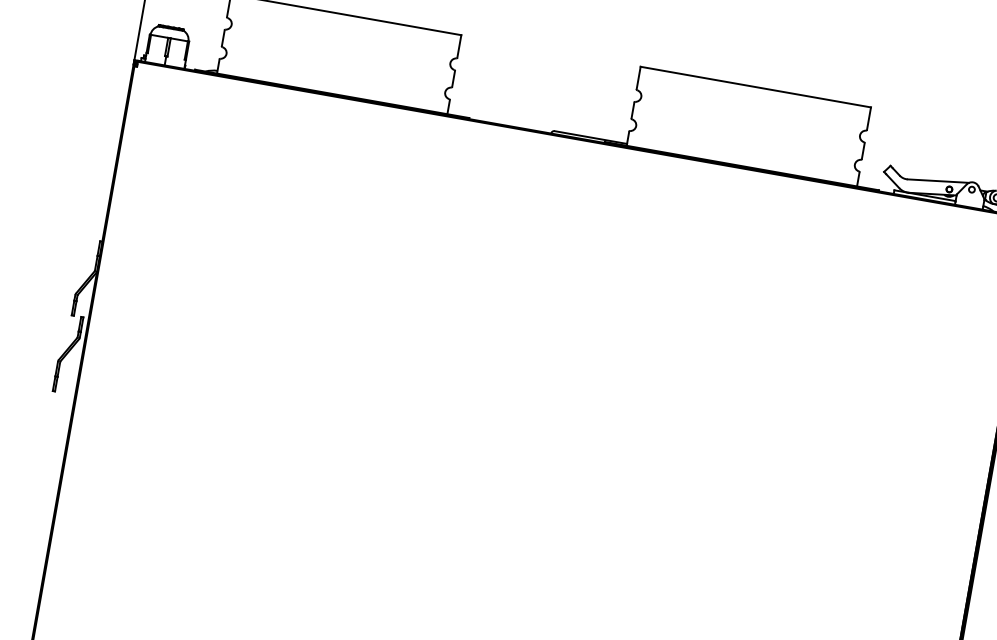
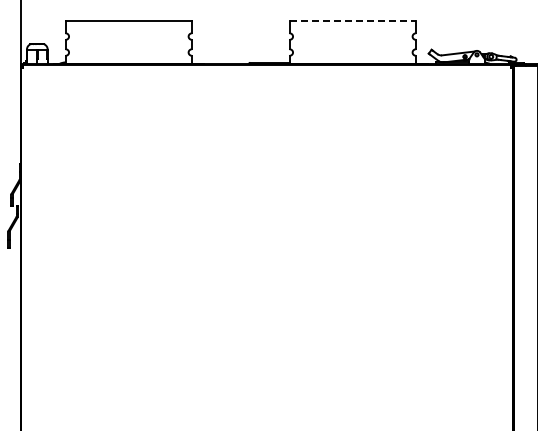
line: (755, 86) -> (352, 20), solid -> dashed

